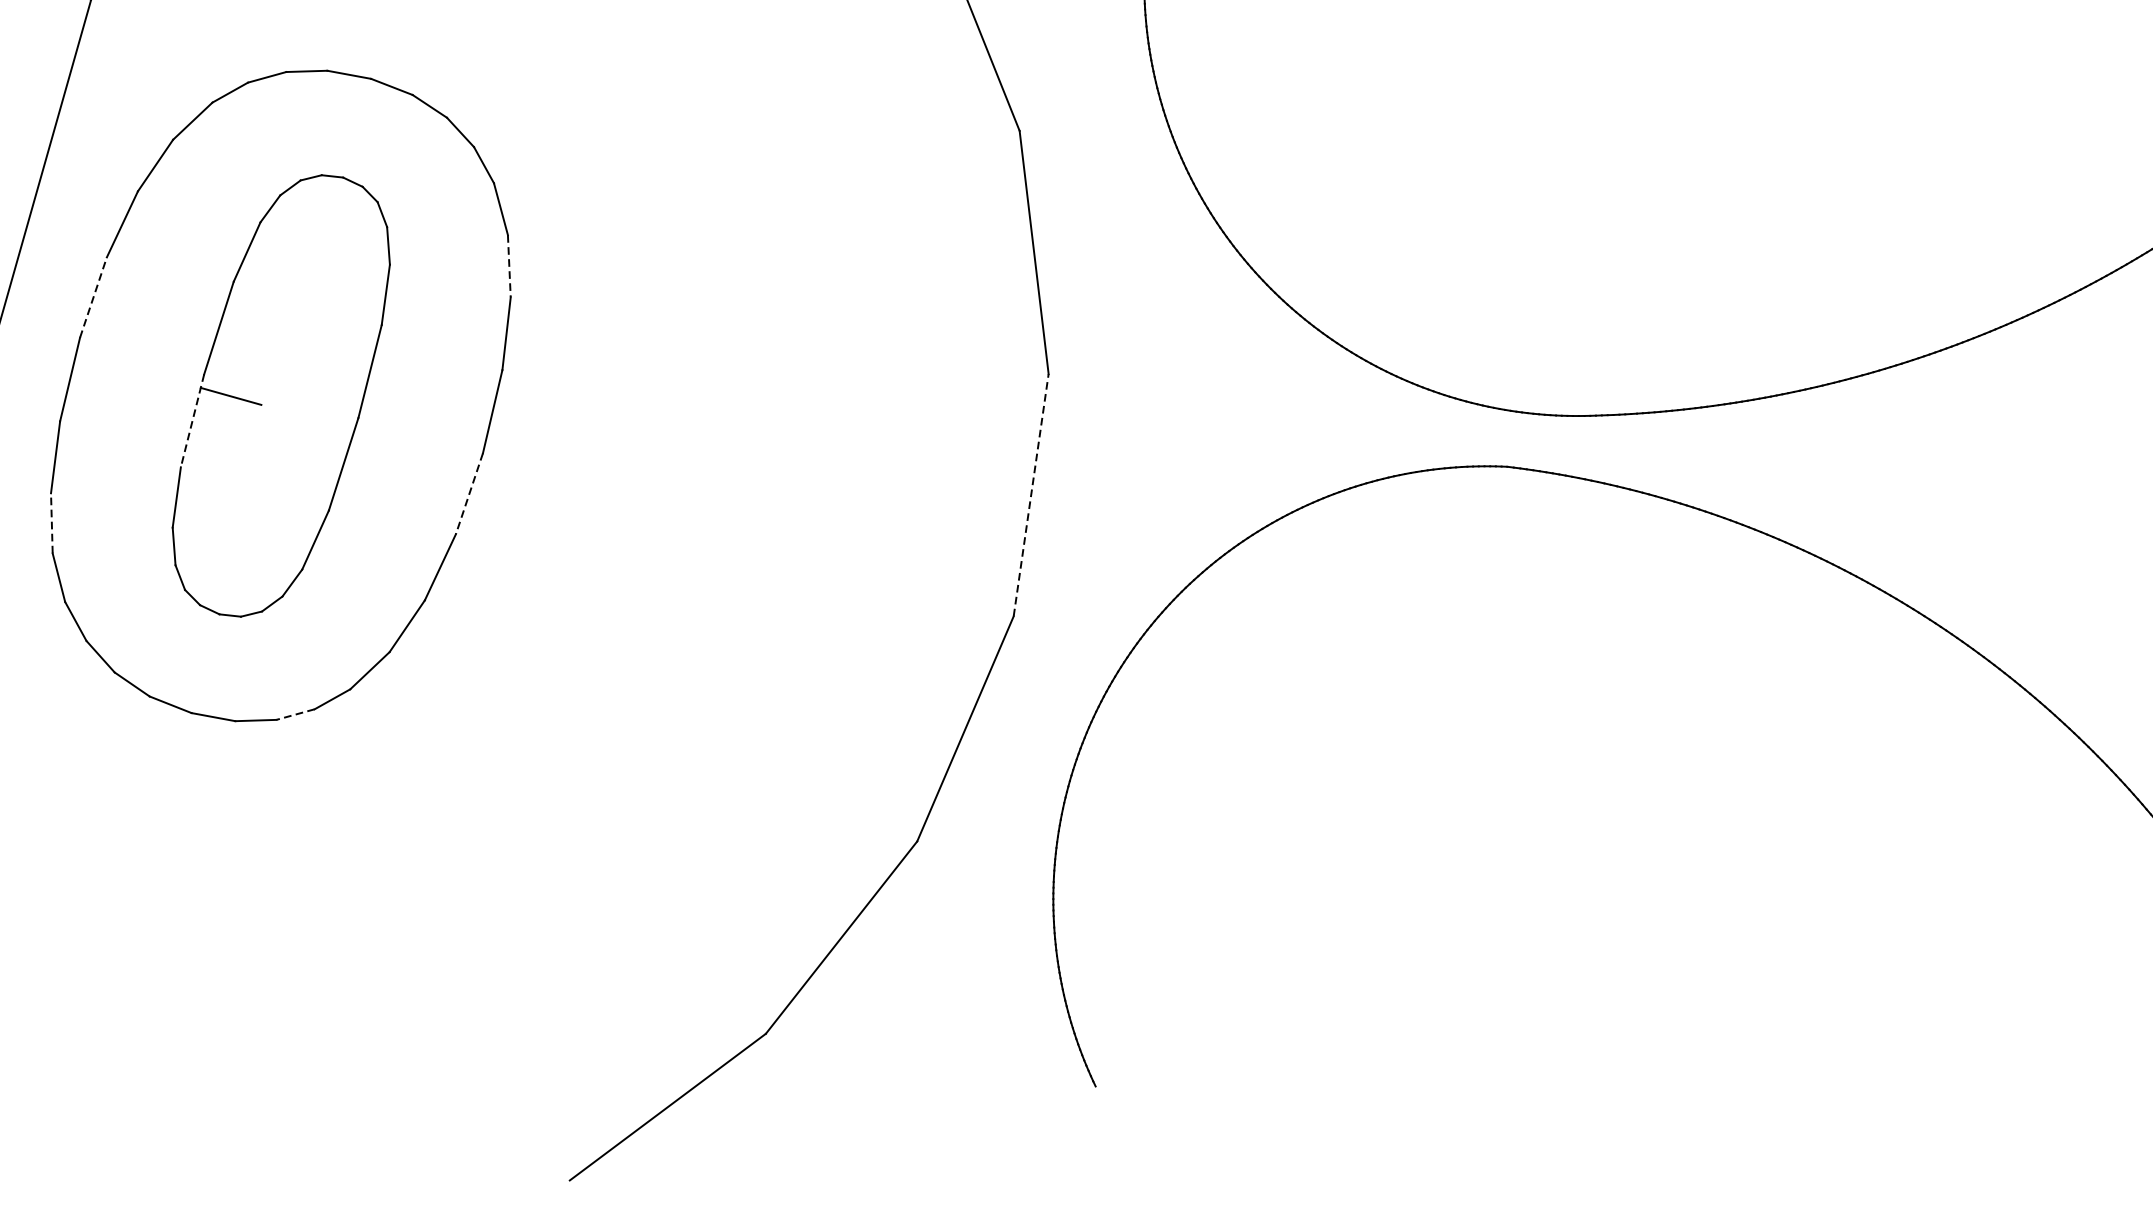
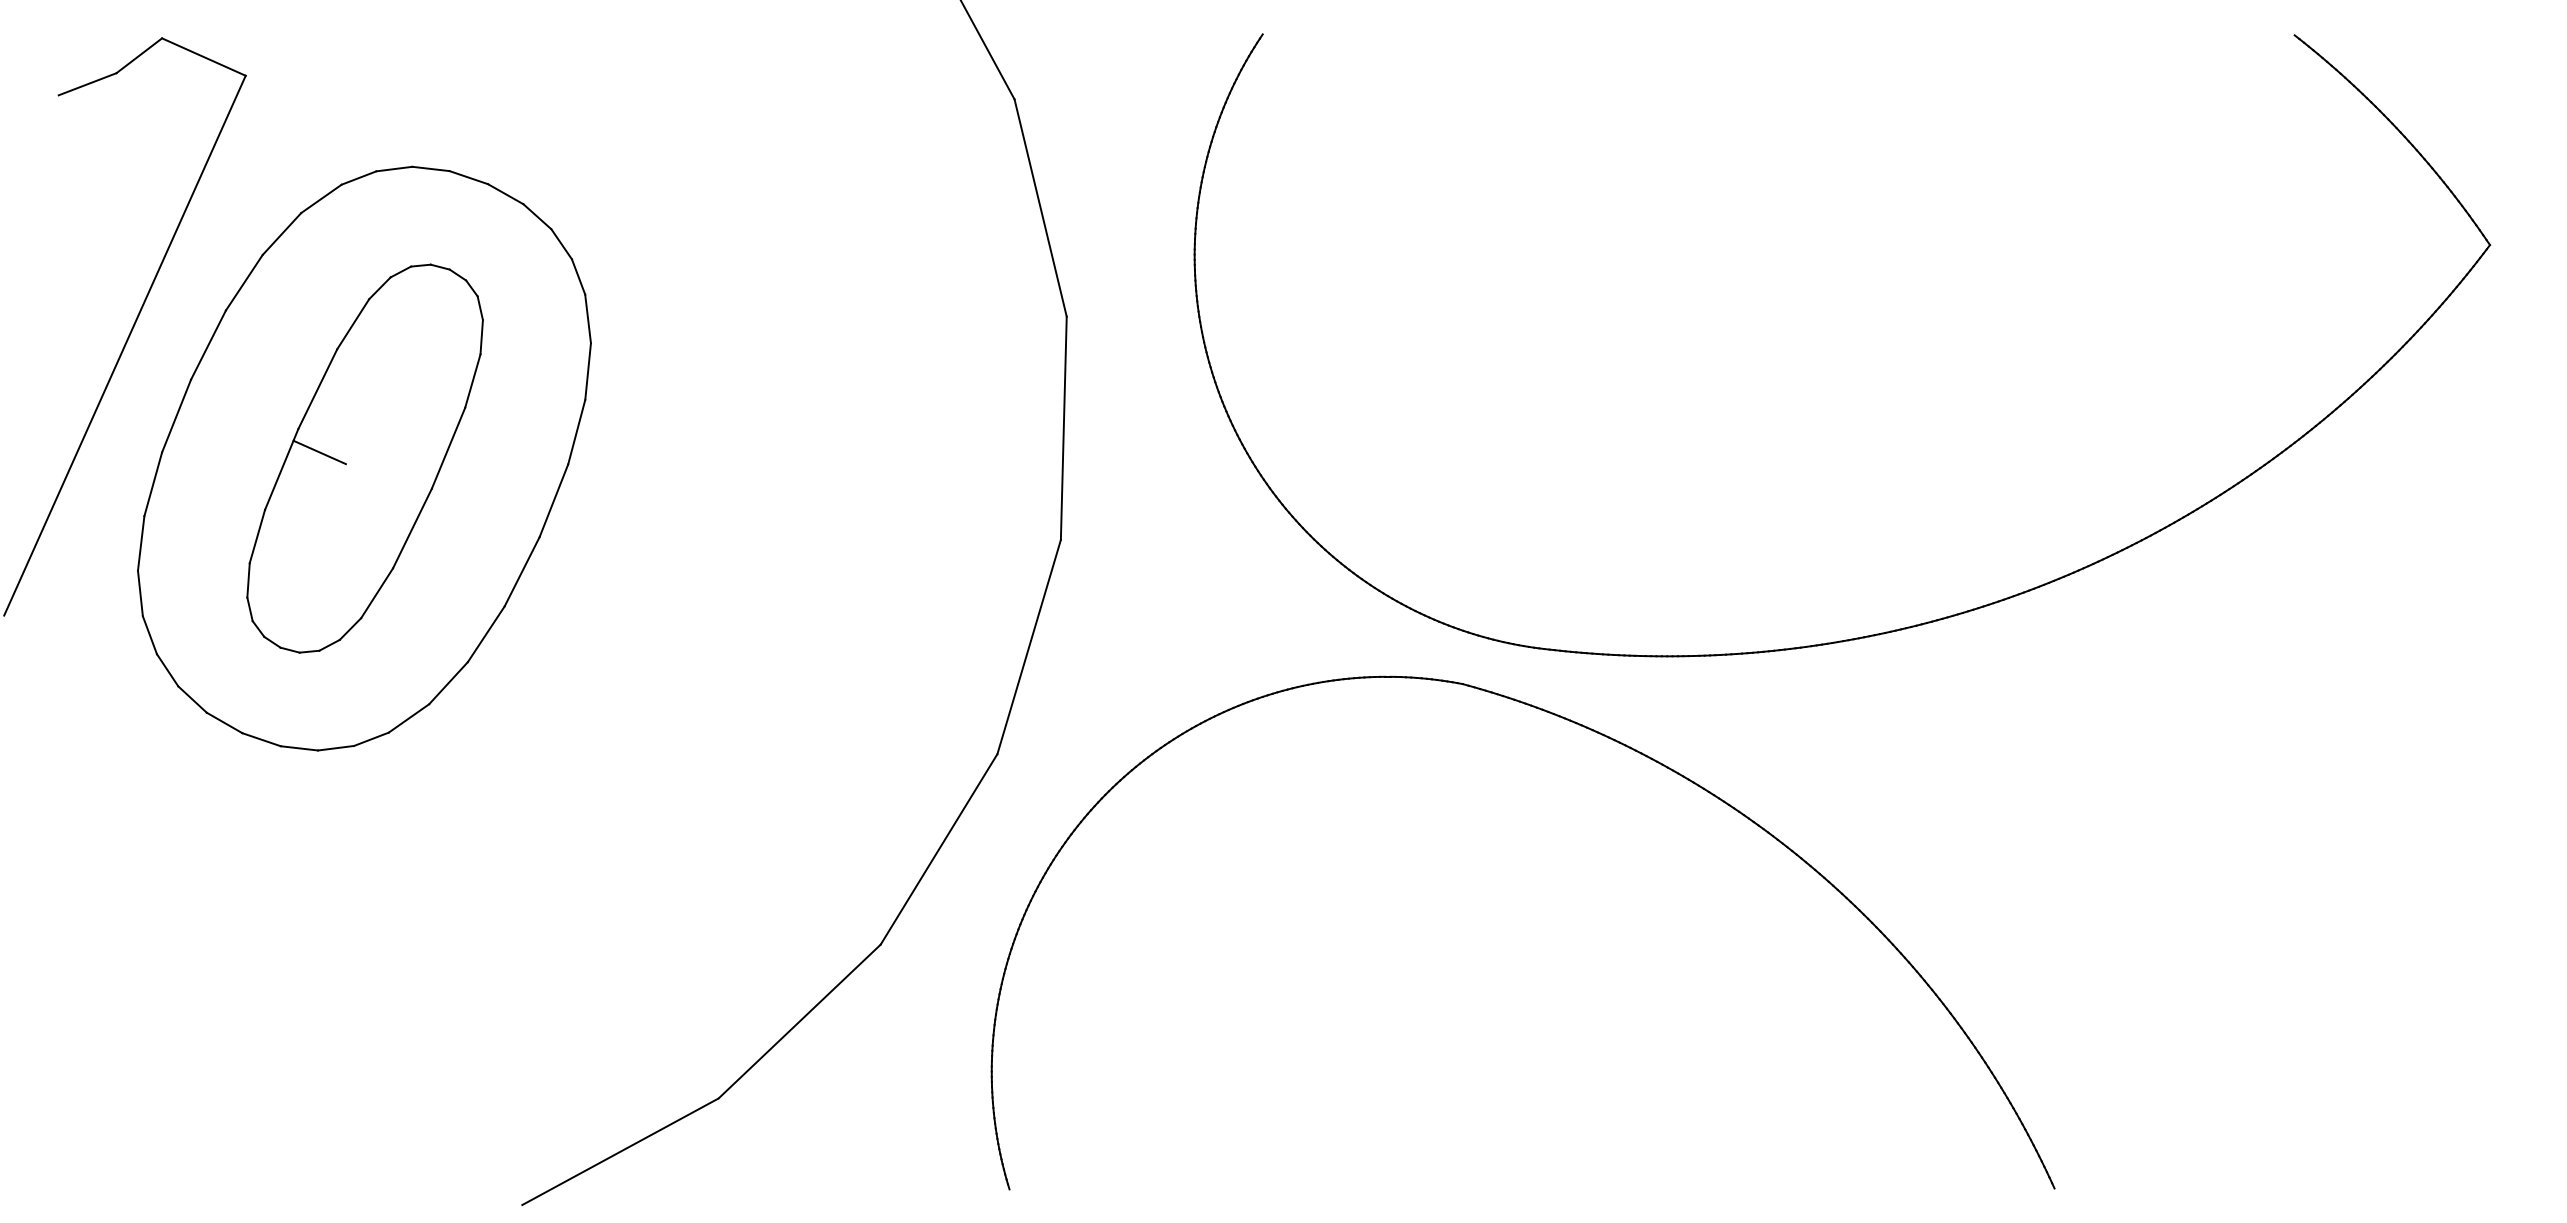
line: (509, 267) -> (588, 372), dashed -> solid
line: (93, 298) -> (208, 345), dashed -> solid
line: (192, 420) -> (281, 469), dashed -> solid
line: (469, 493) -> (522, 571), dashed -> solid
line: (1031, 495) -> (1029, 647), dashed -> solid
line: (52, 522) -> (141, 542), dashed -> solid
line: (295, 714) -> (335, 748), dashed -> solid

